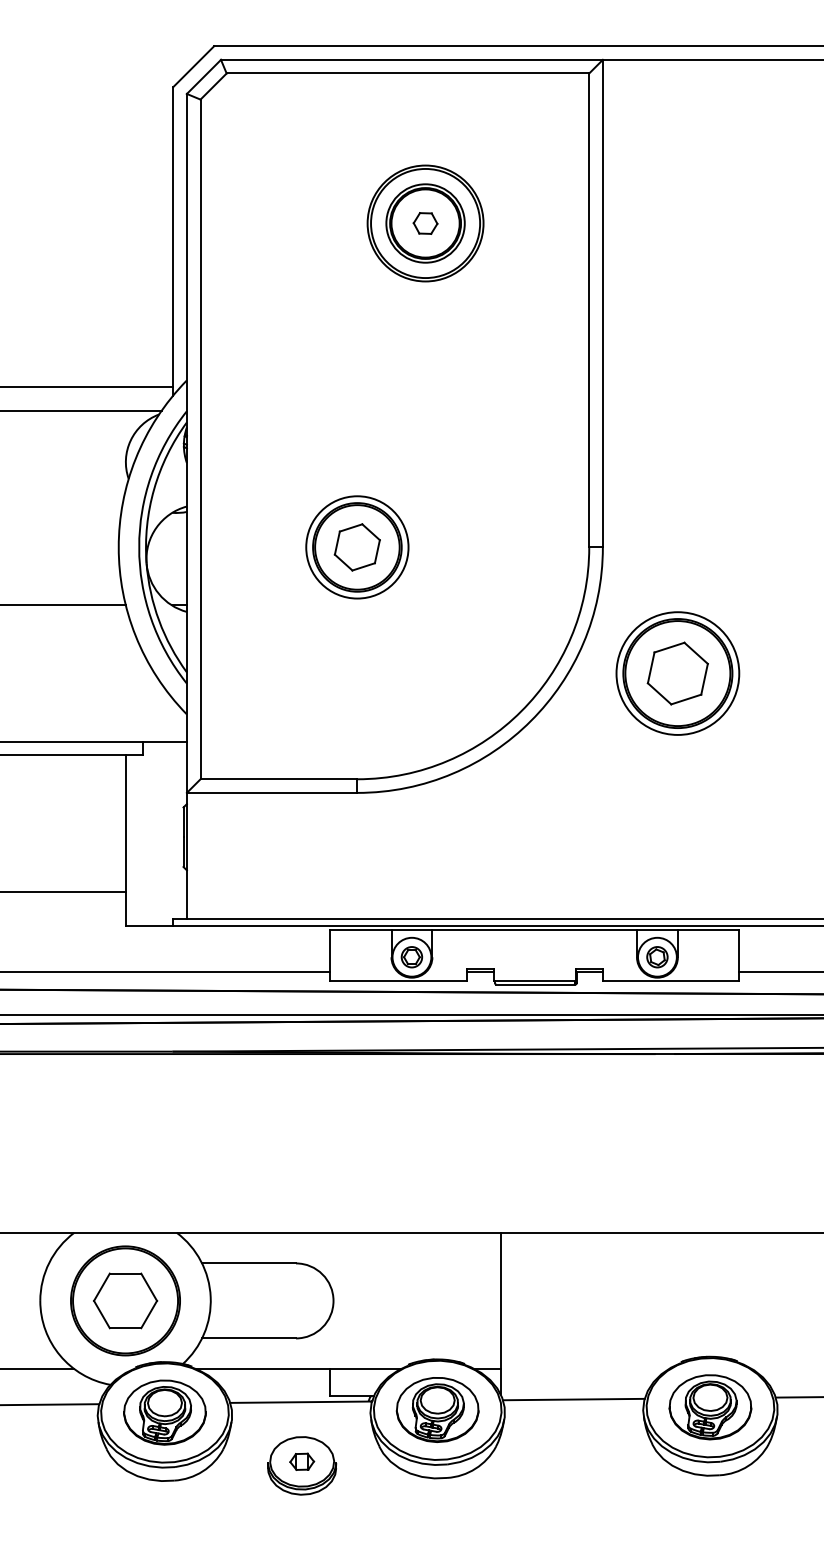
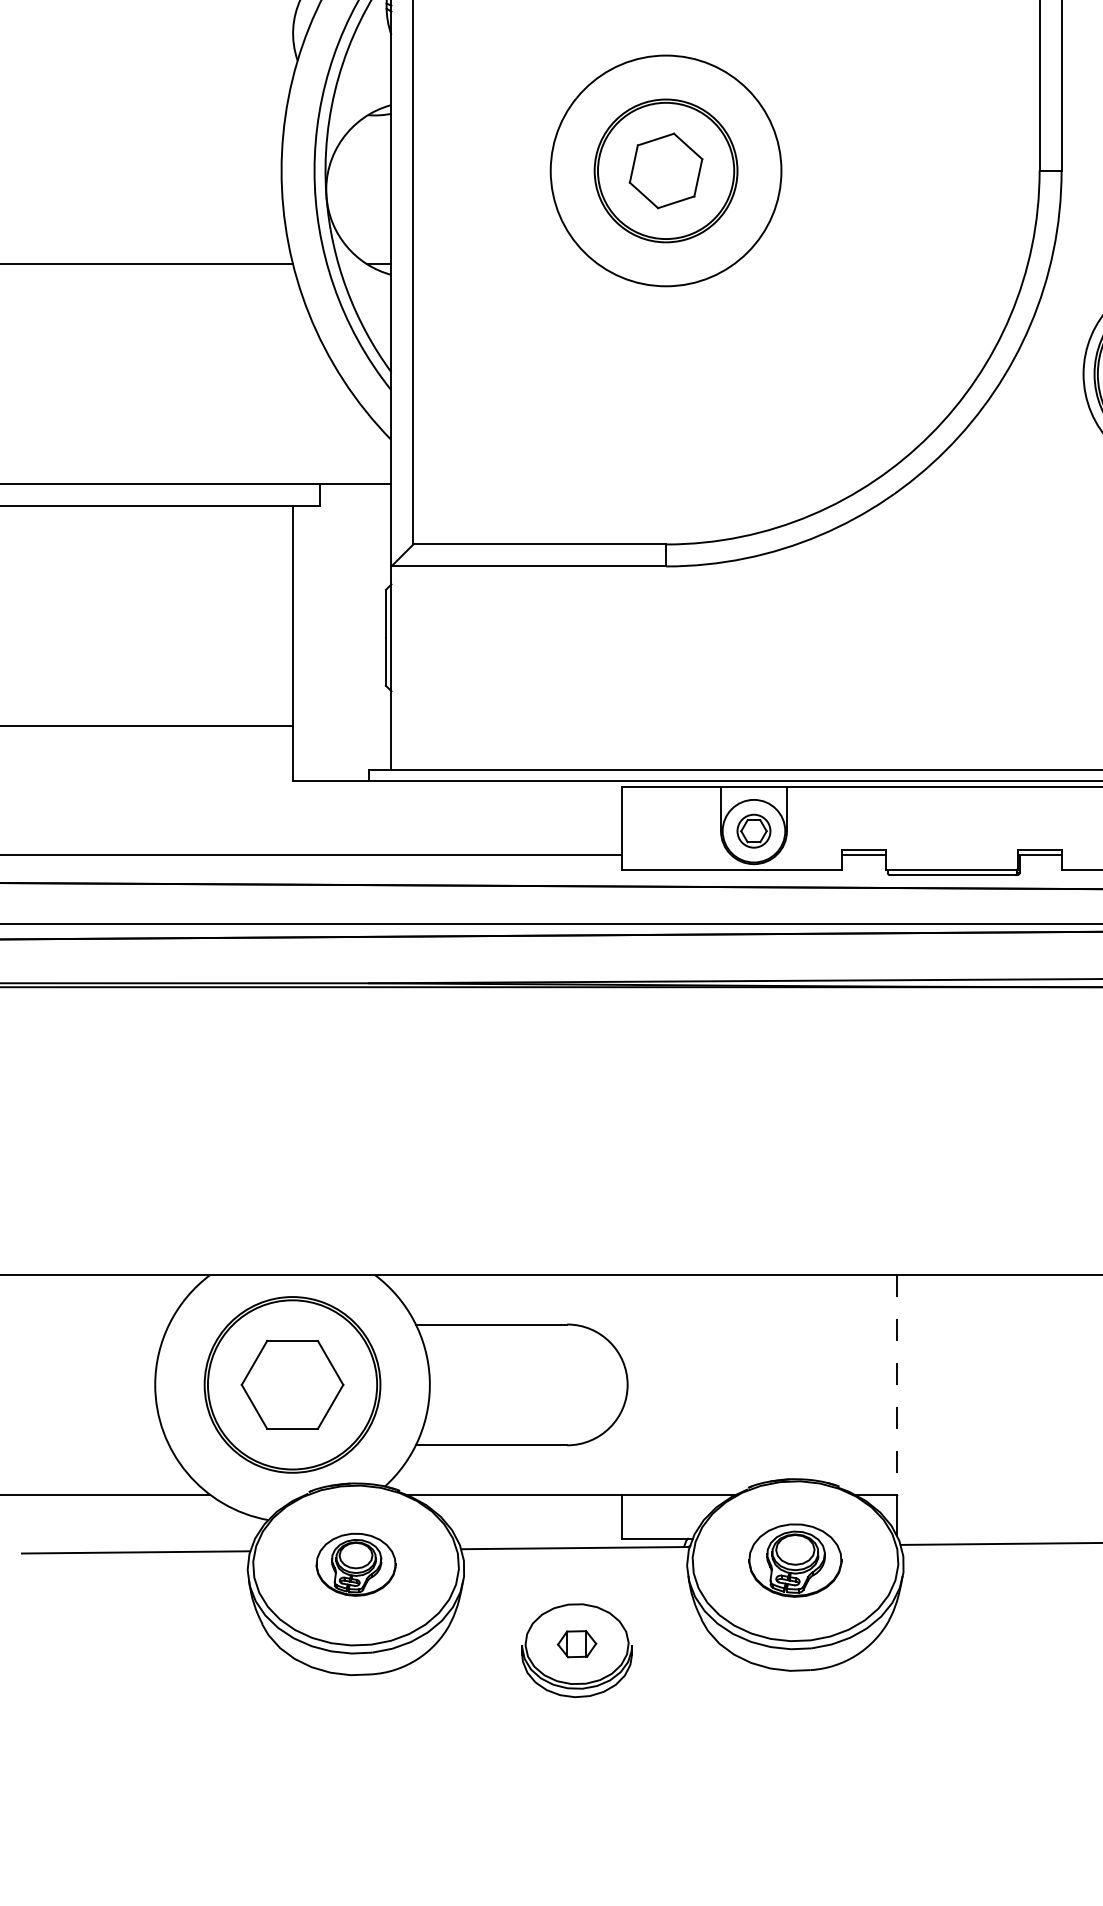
circle: (357, 547) -> (666, 171), size x1.4
line: (500, 1301) -> (896, 1385), solid -> dashed
part: (437, 1409) -> (795, 1559), size x0.7
part: (164, 1412) -> (355, 1564), size x0.6

